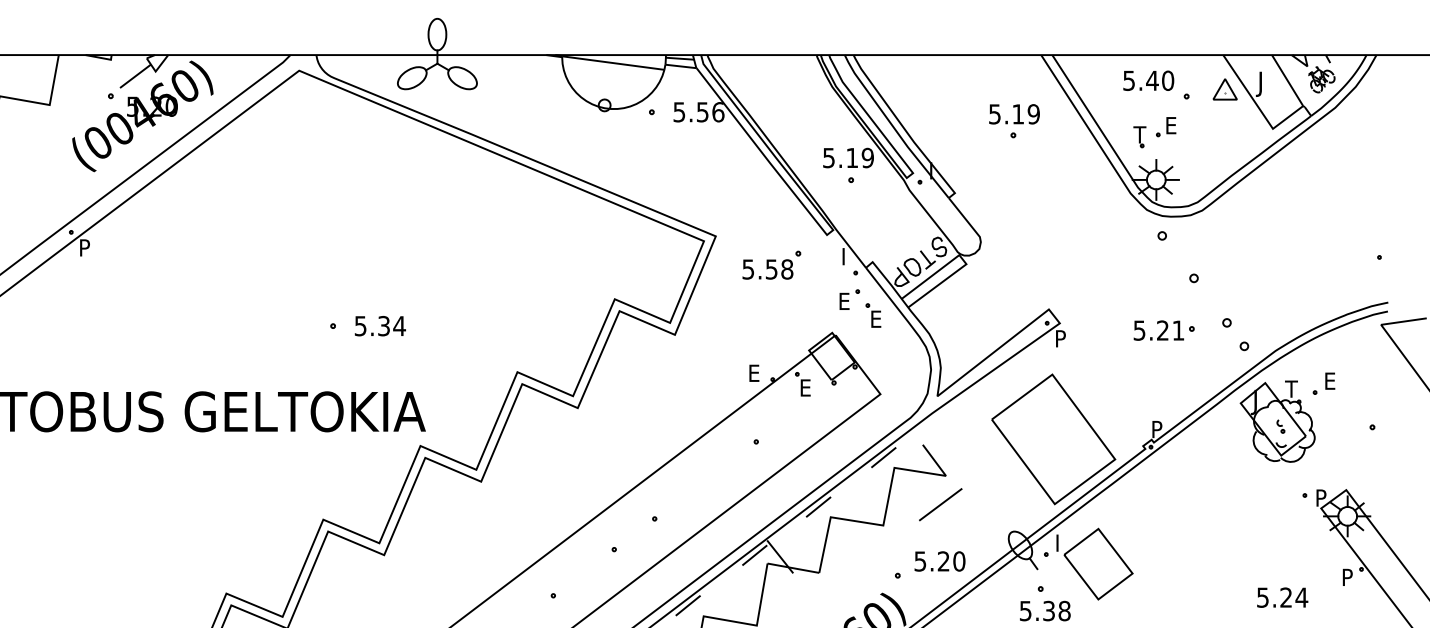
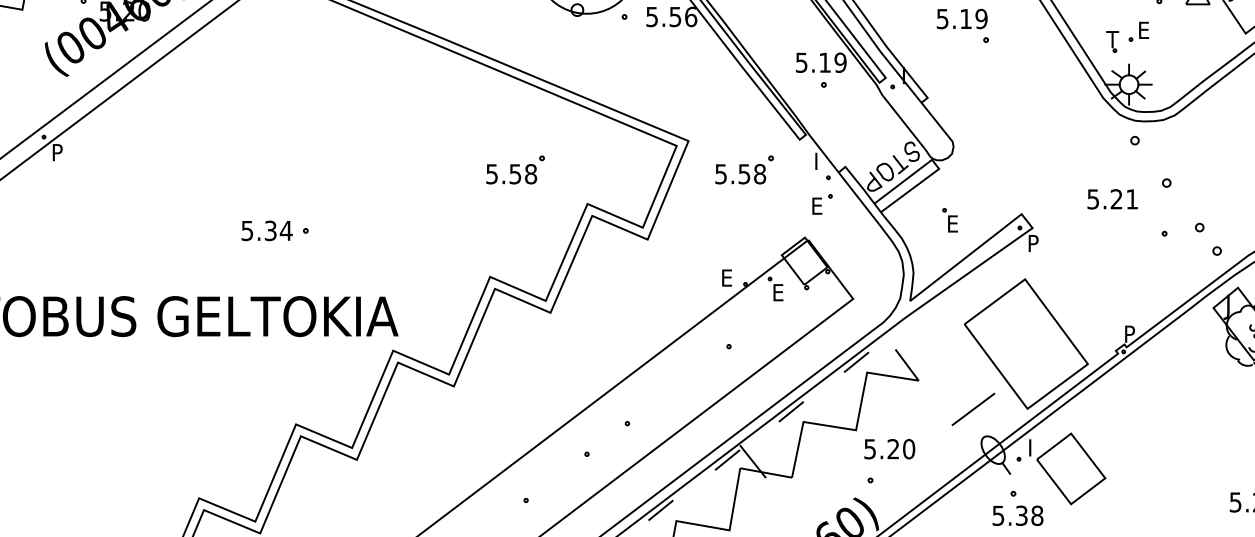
text: (1014, 114) -> (962, 19), moved
part: (542, 264) -> (515, 169), added
part: (873, 315) -> (950, 220), moved
text: (379, 326) -> (266, 231), moved
text: (1158, 330) -> (1112, 199), moved
line: (940, 504) -> (973, 409), moved
text: (939, 561) -> (889, 449), moved

